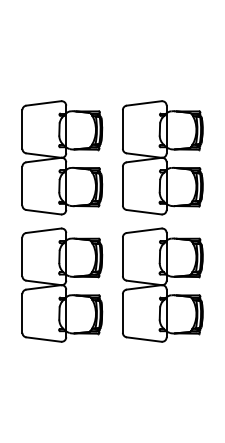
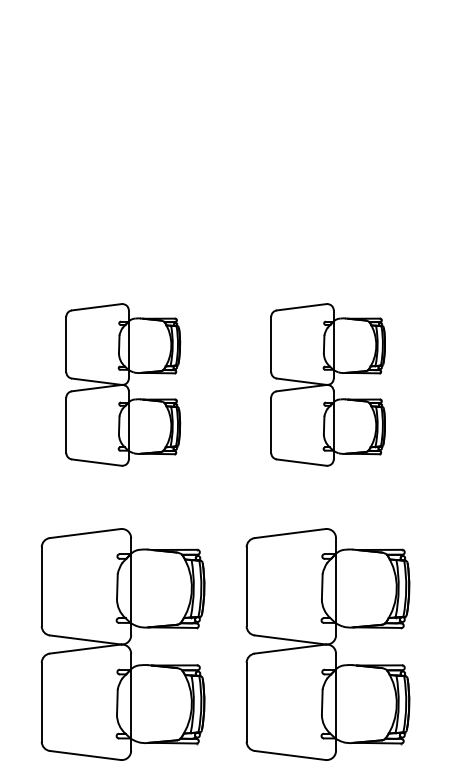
part: (62, 157) -> (123, 384), size x0.7
part: (162, 157) -> (327, 384), size x0.7

